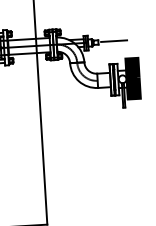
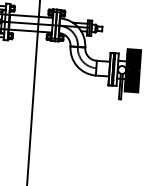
line: (114, 41) -> (118, 30), removed

